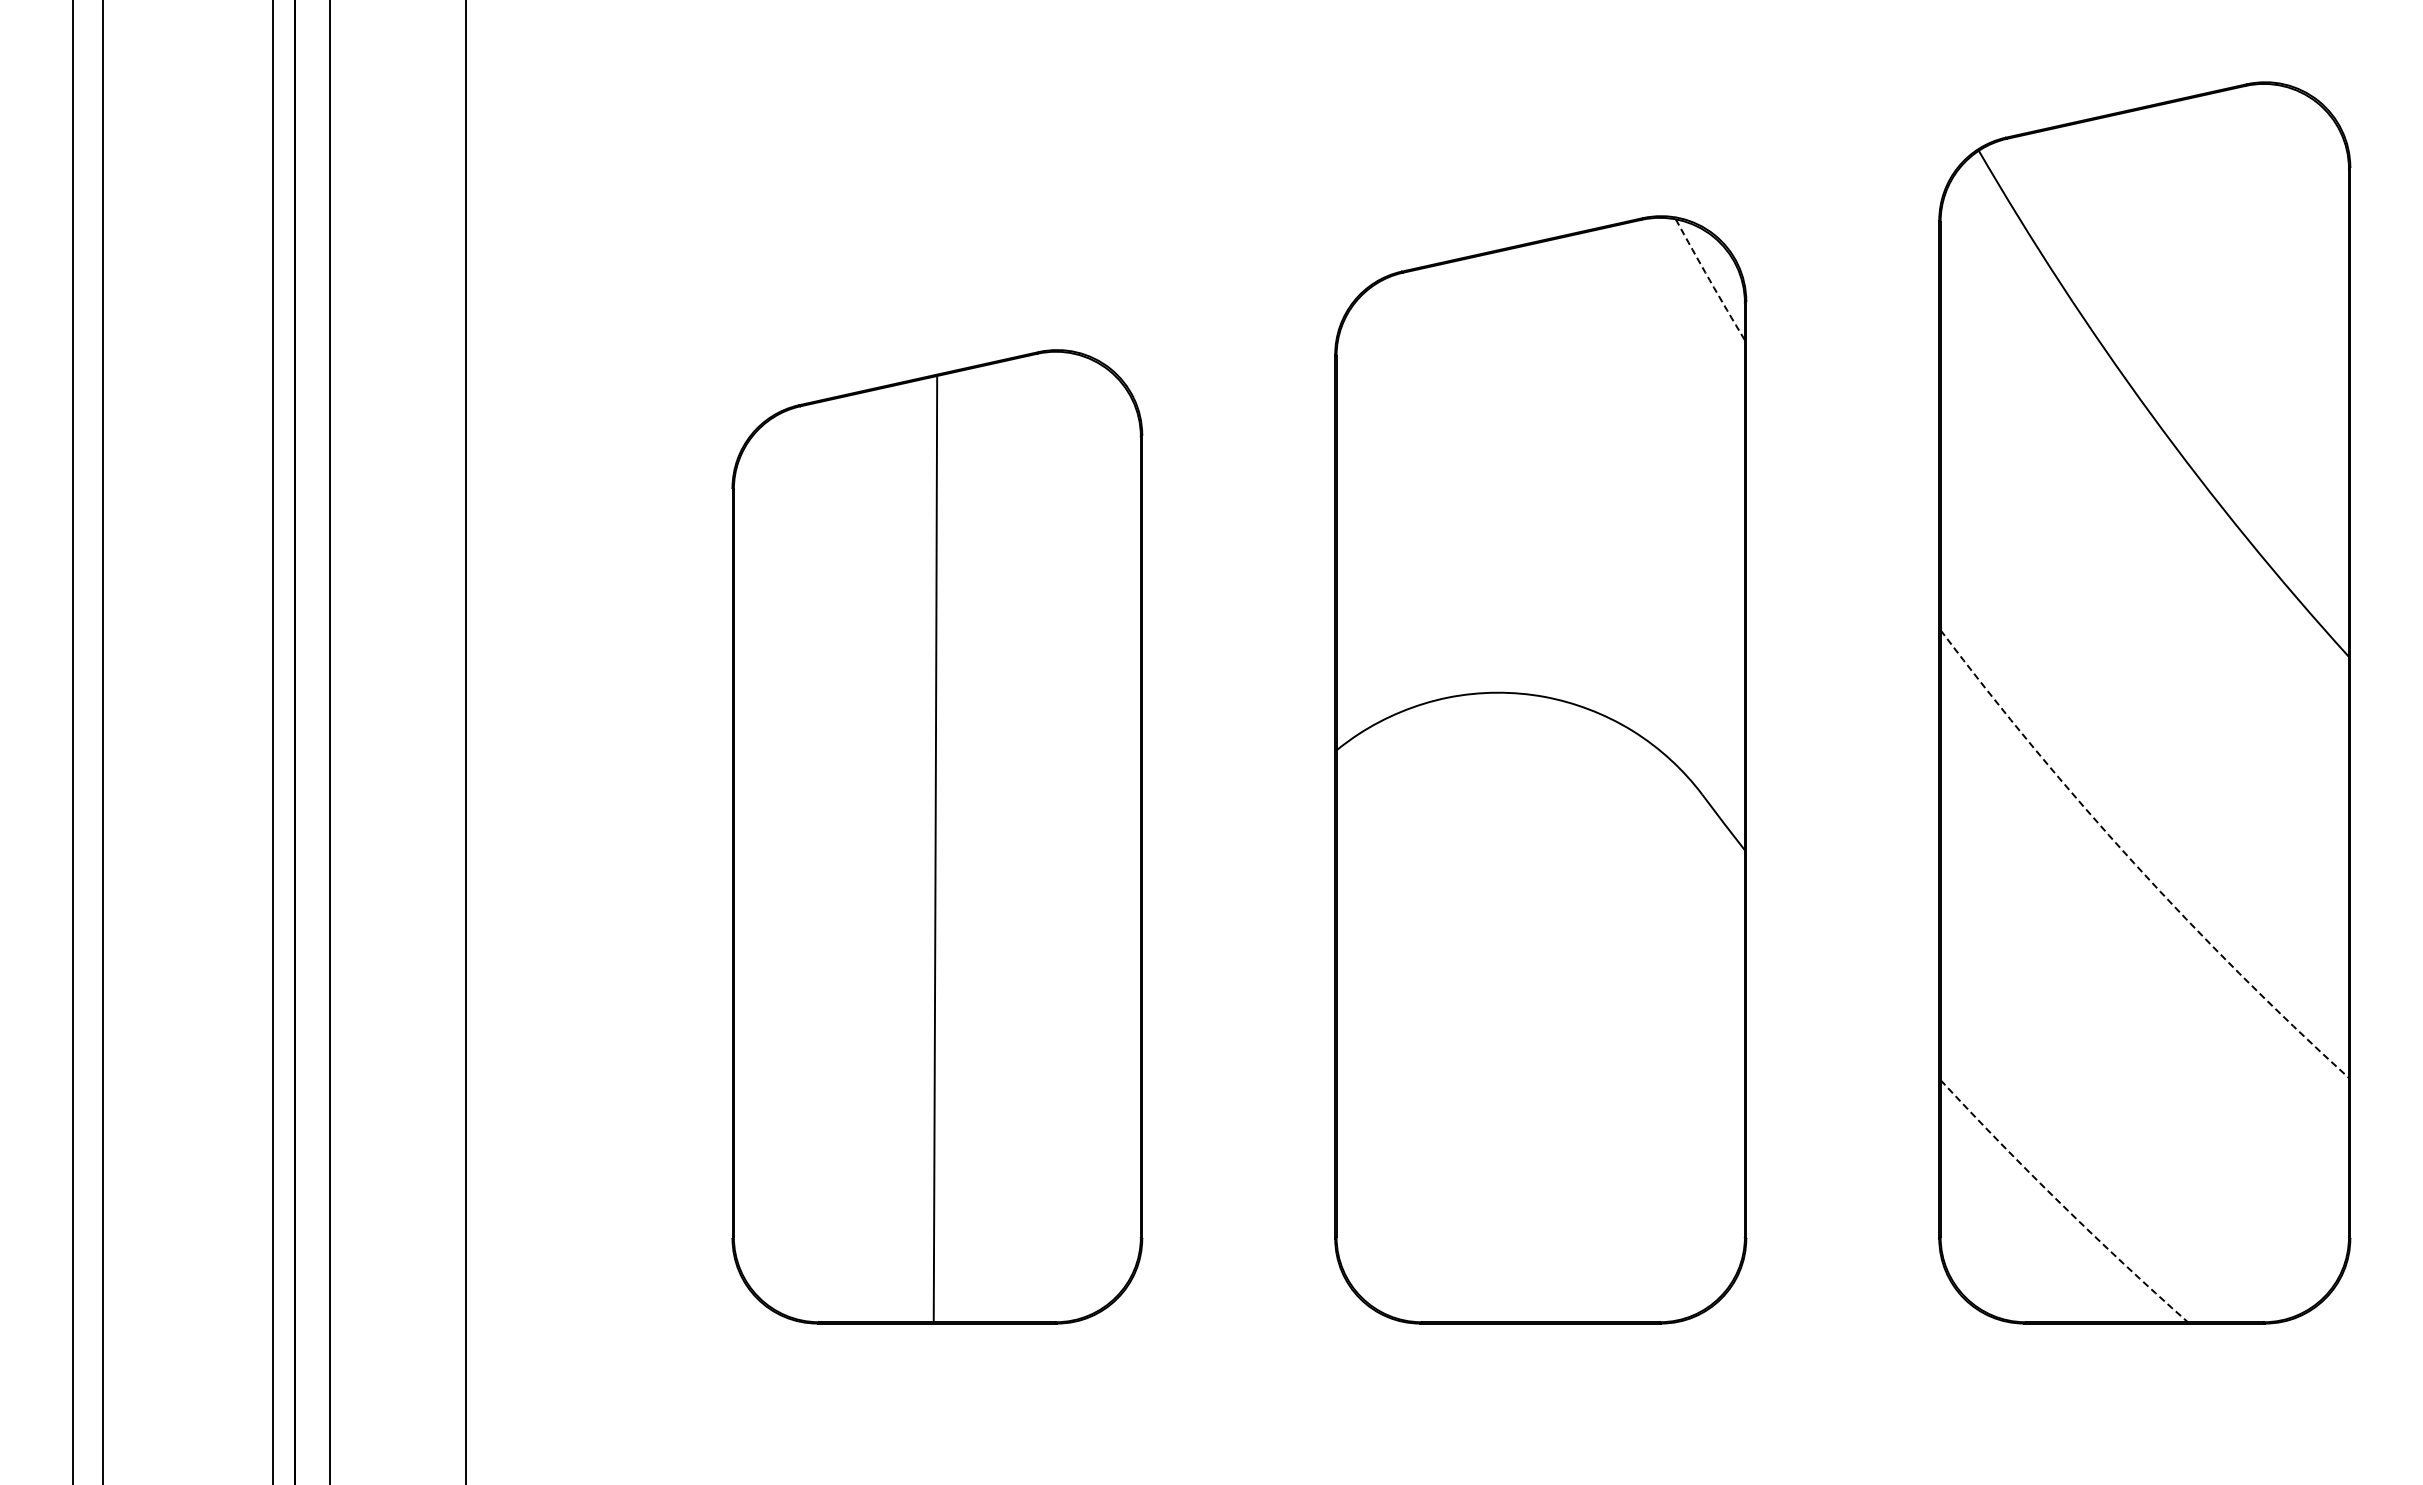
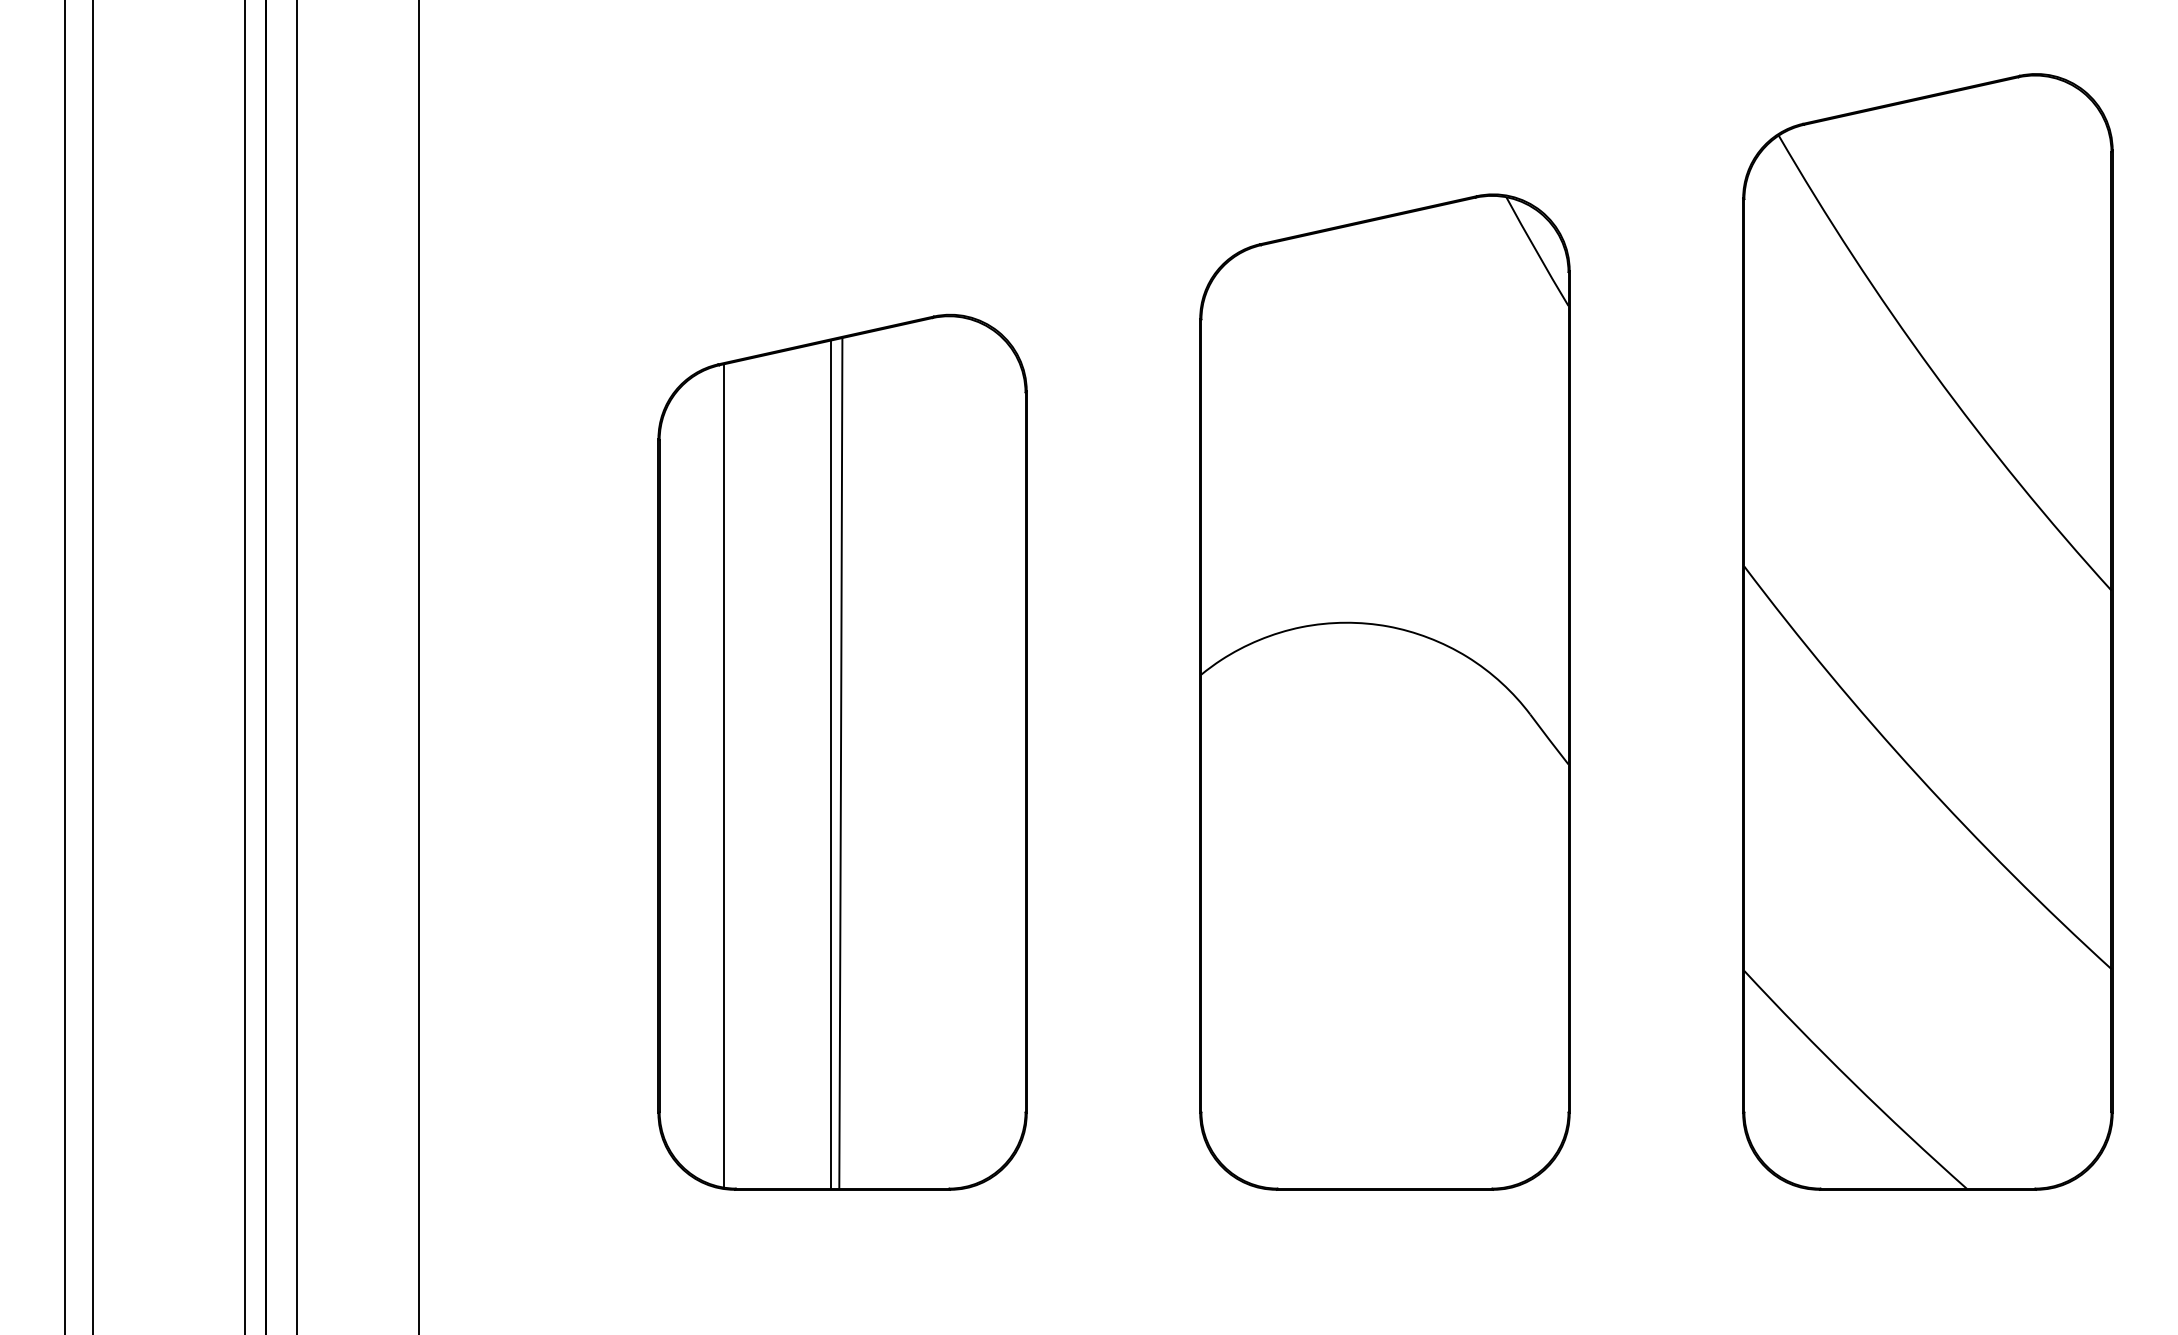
arc: (1709, 280) -> (1536, 252), dashed -> solid
line: (924, 850) -> (831, 764), added
line: (805, 863) -> (724, 776), added
arc: (2134, 863) -> (1918, 776), dashed -> solid
arc: (2061, 1204) -> (1853, 1082), dashed -> solid

